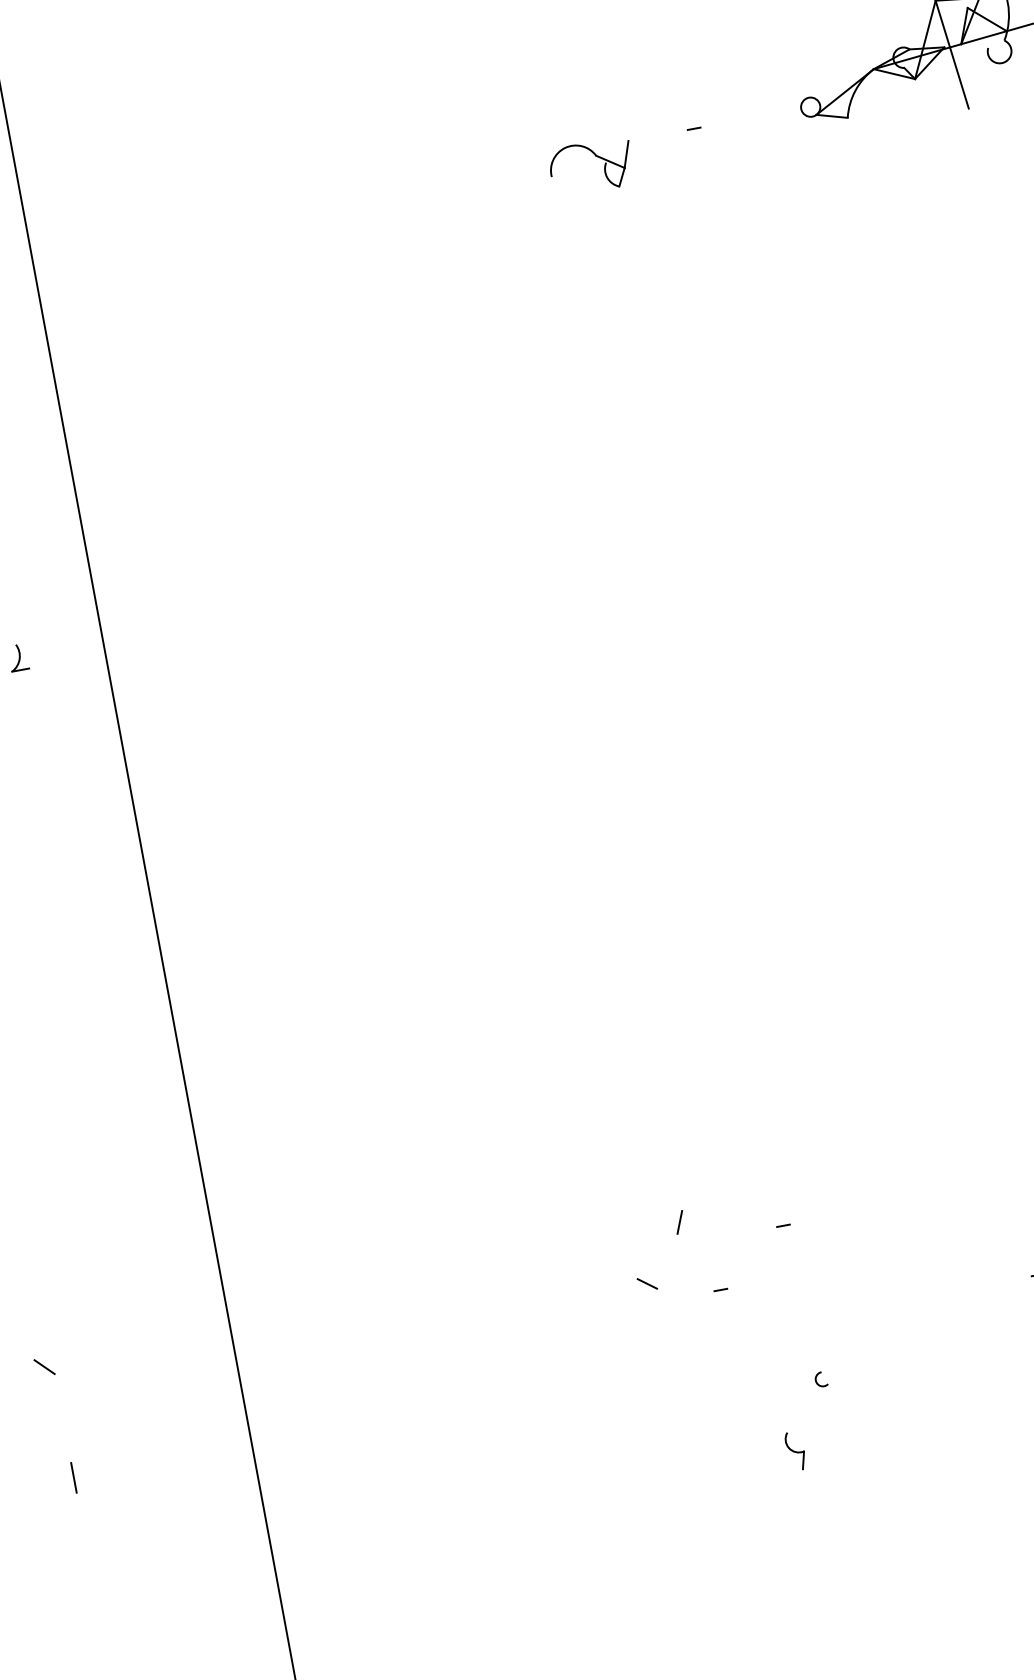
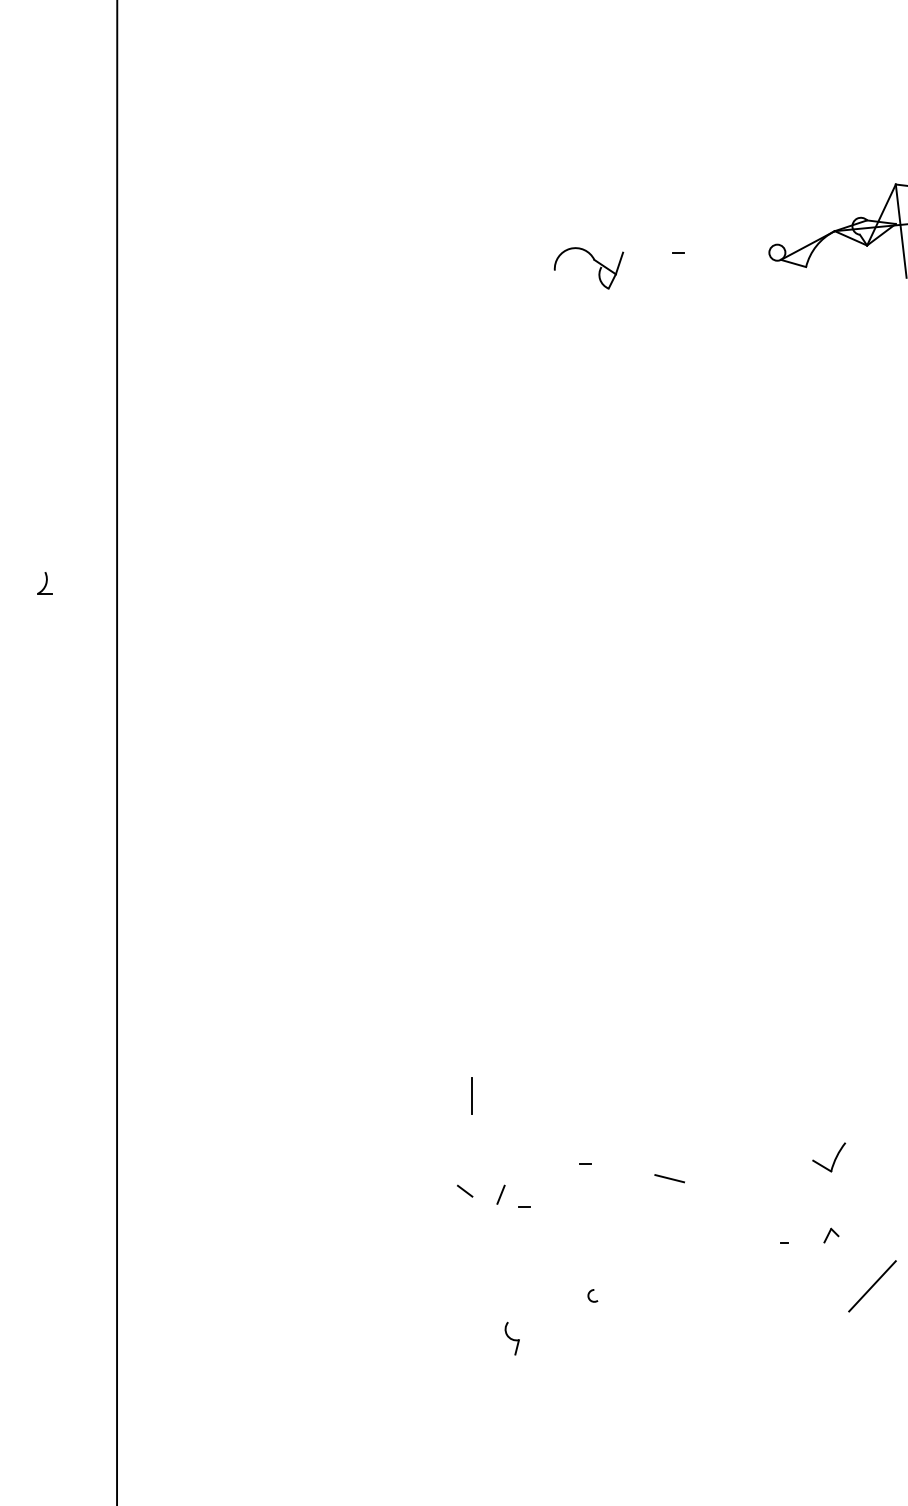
line: (635, 1170) -> (472, 1096), added
line: (679, 1222) -> (500, 1194), moved
line: (885, 1224) -> (669, 1178), added
part: (794, 1451) -> (511, 1338), moved

